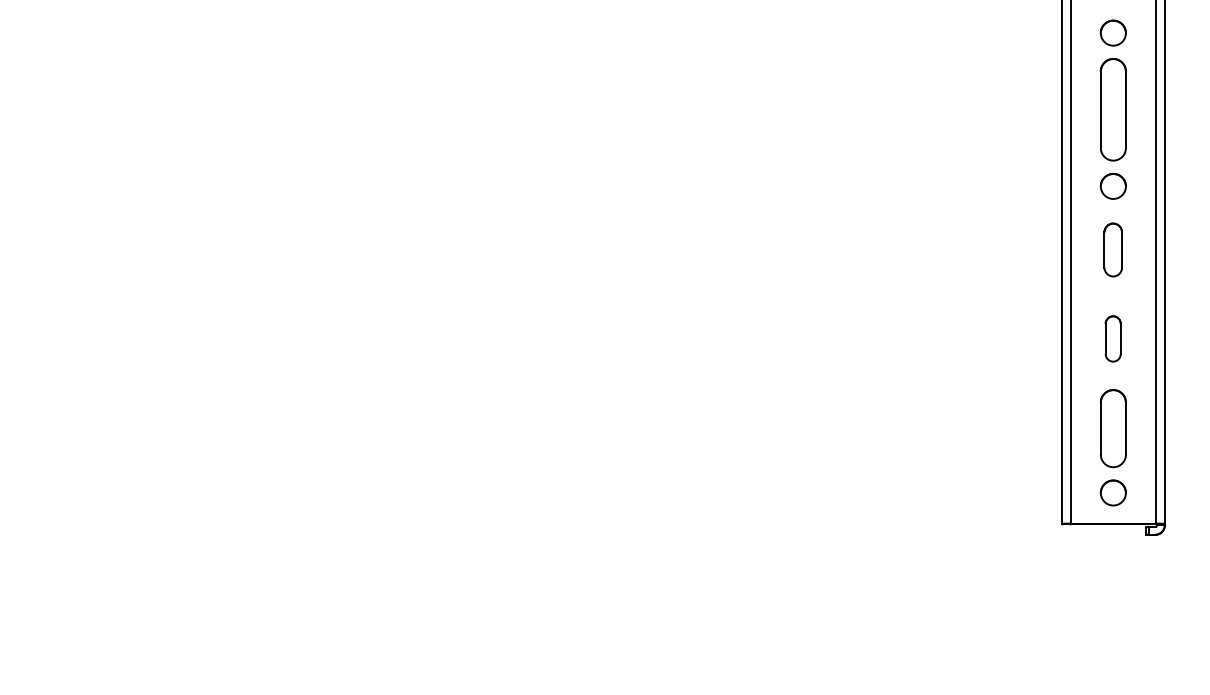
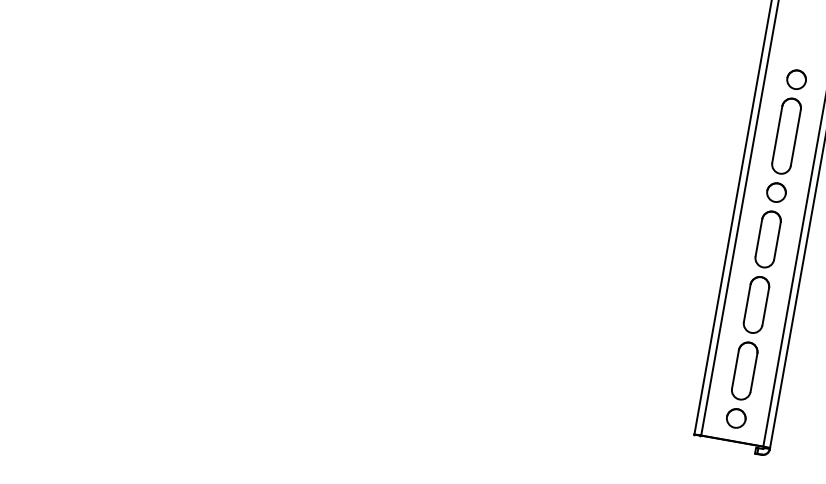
part: (1112, 249) -> (767, 239), size x1.43
part: (1112, 338) -> (755, 304), size x1.67

